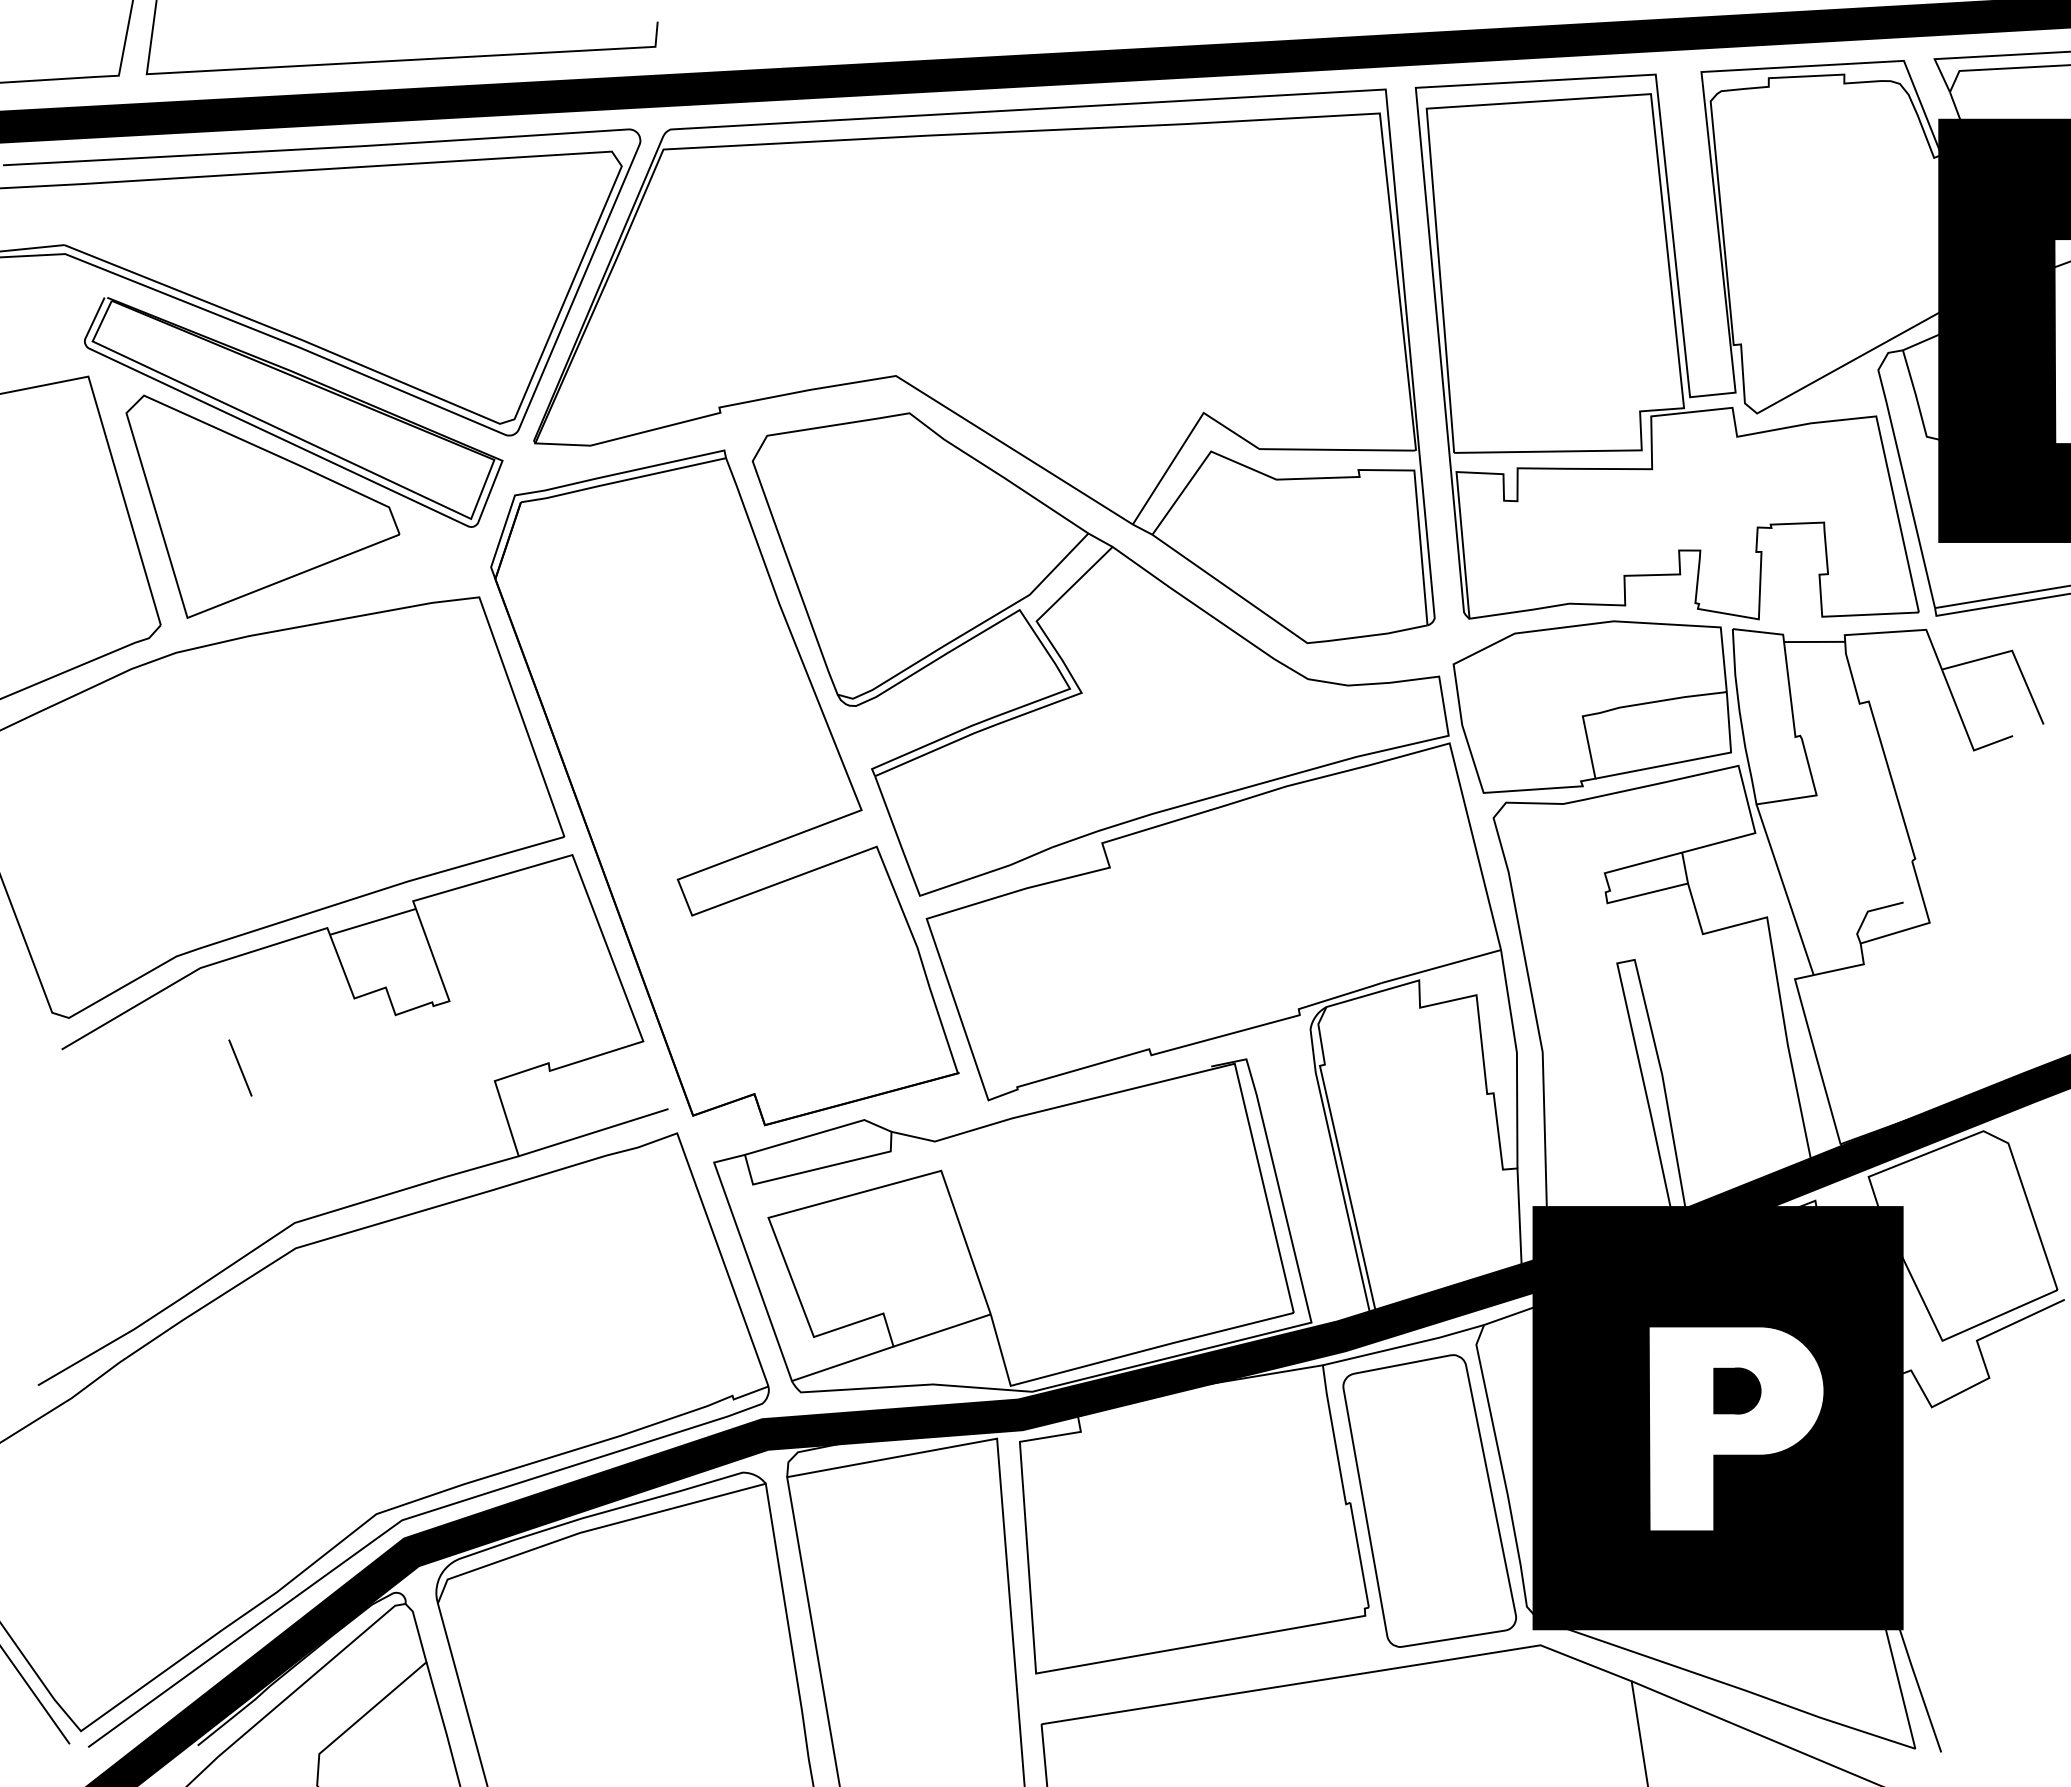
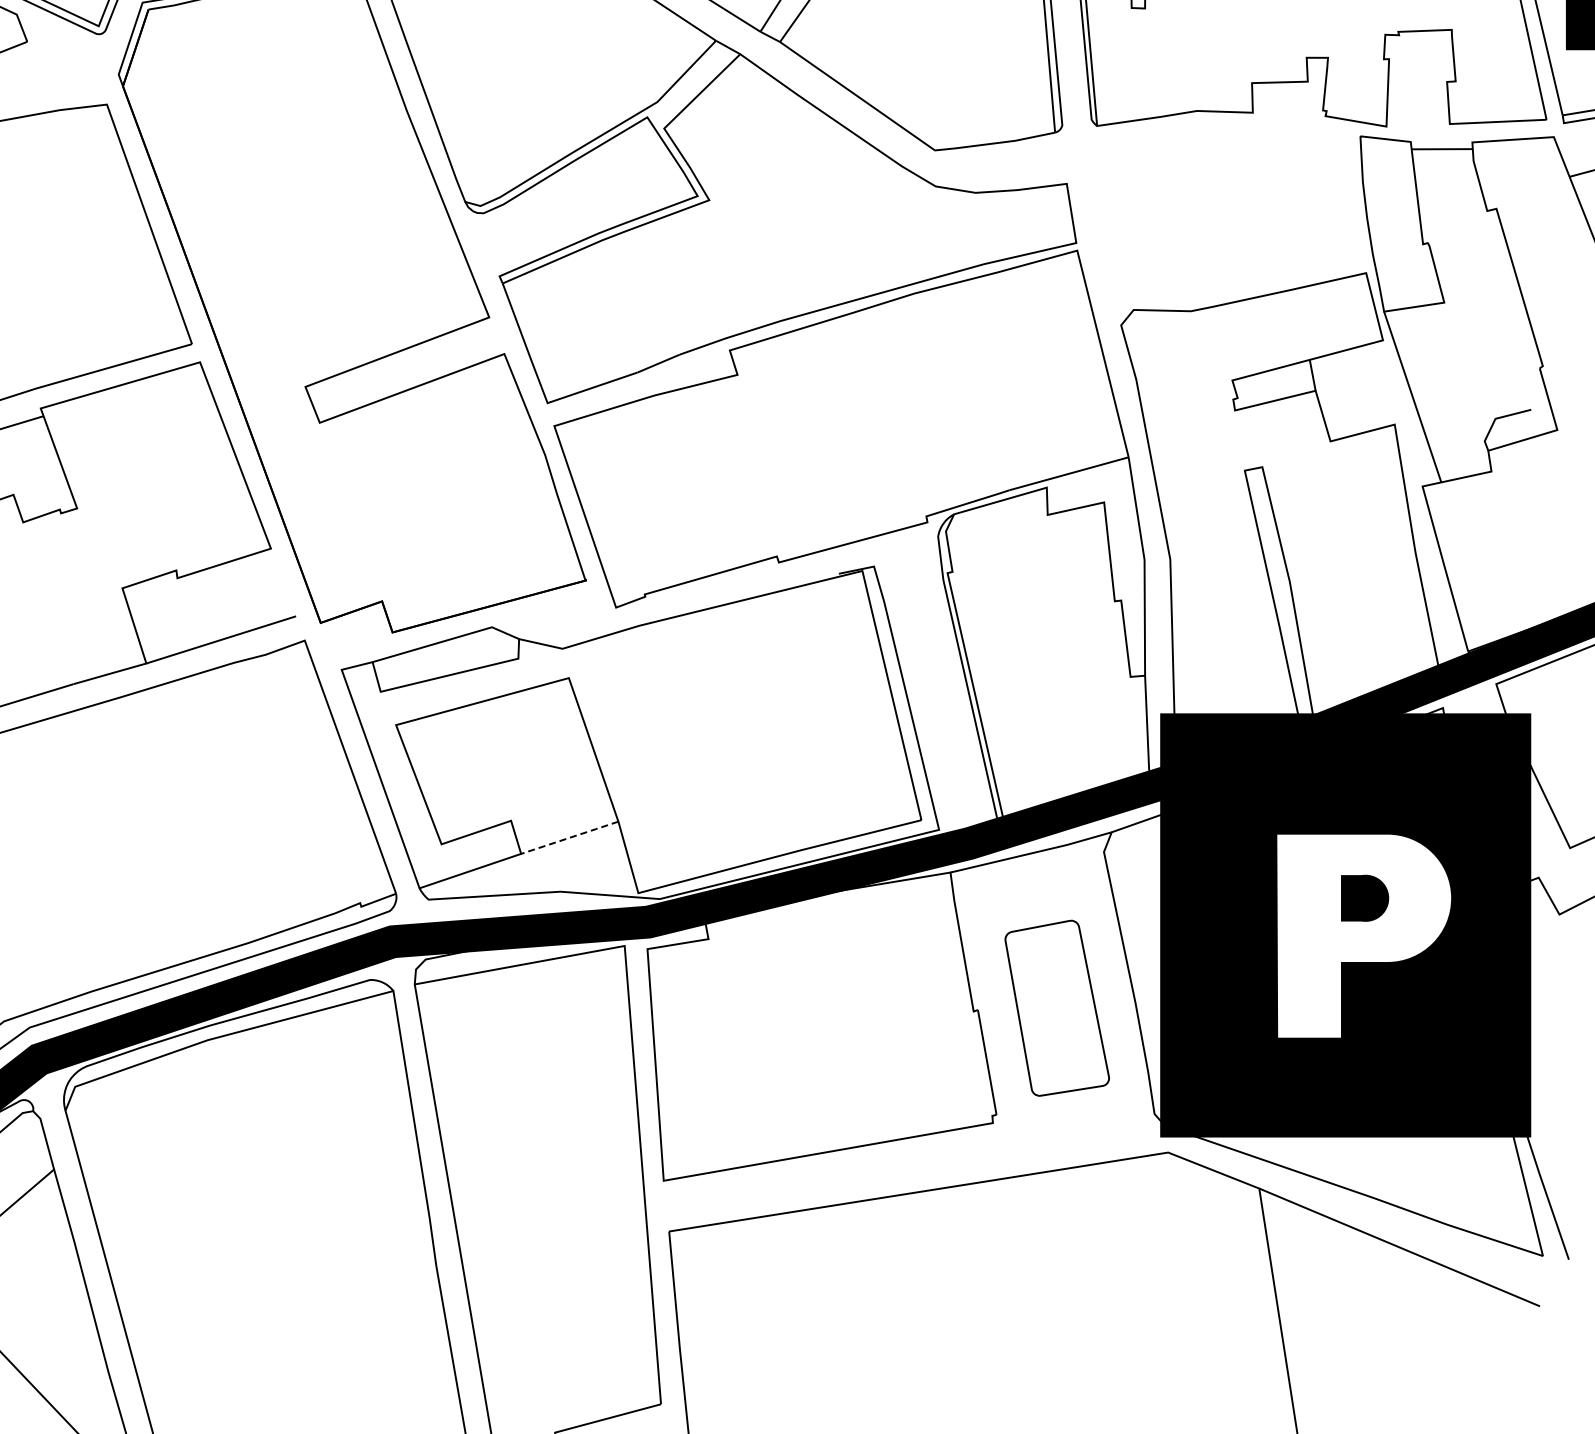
part: (1591, 706) -> (1219, 213), removed
line: (942, 1330) -> (570, 837), solid -> dashed
part: (1429, 1500) -> (1057, 1007), size x0.6

